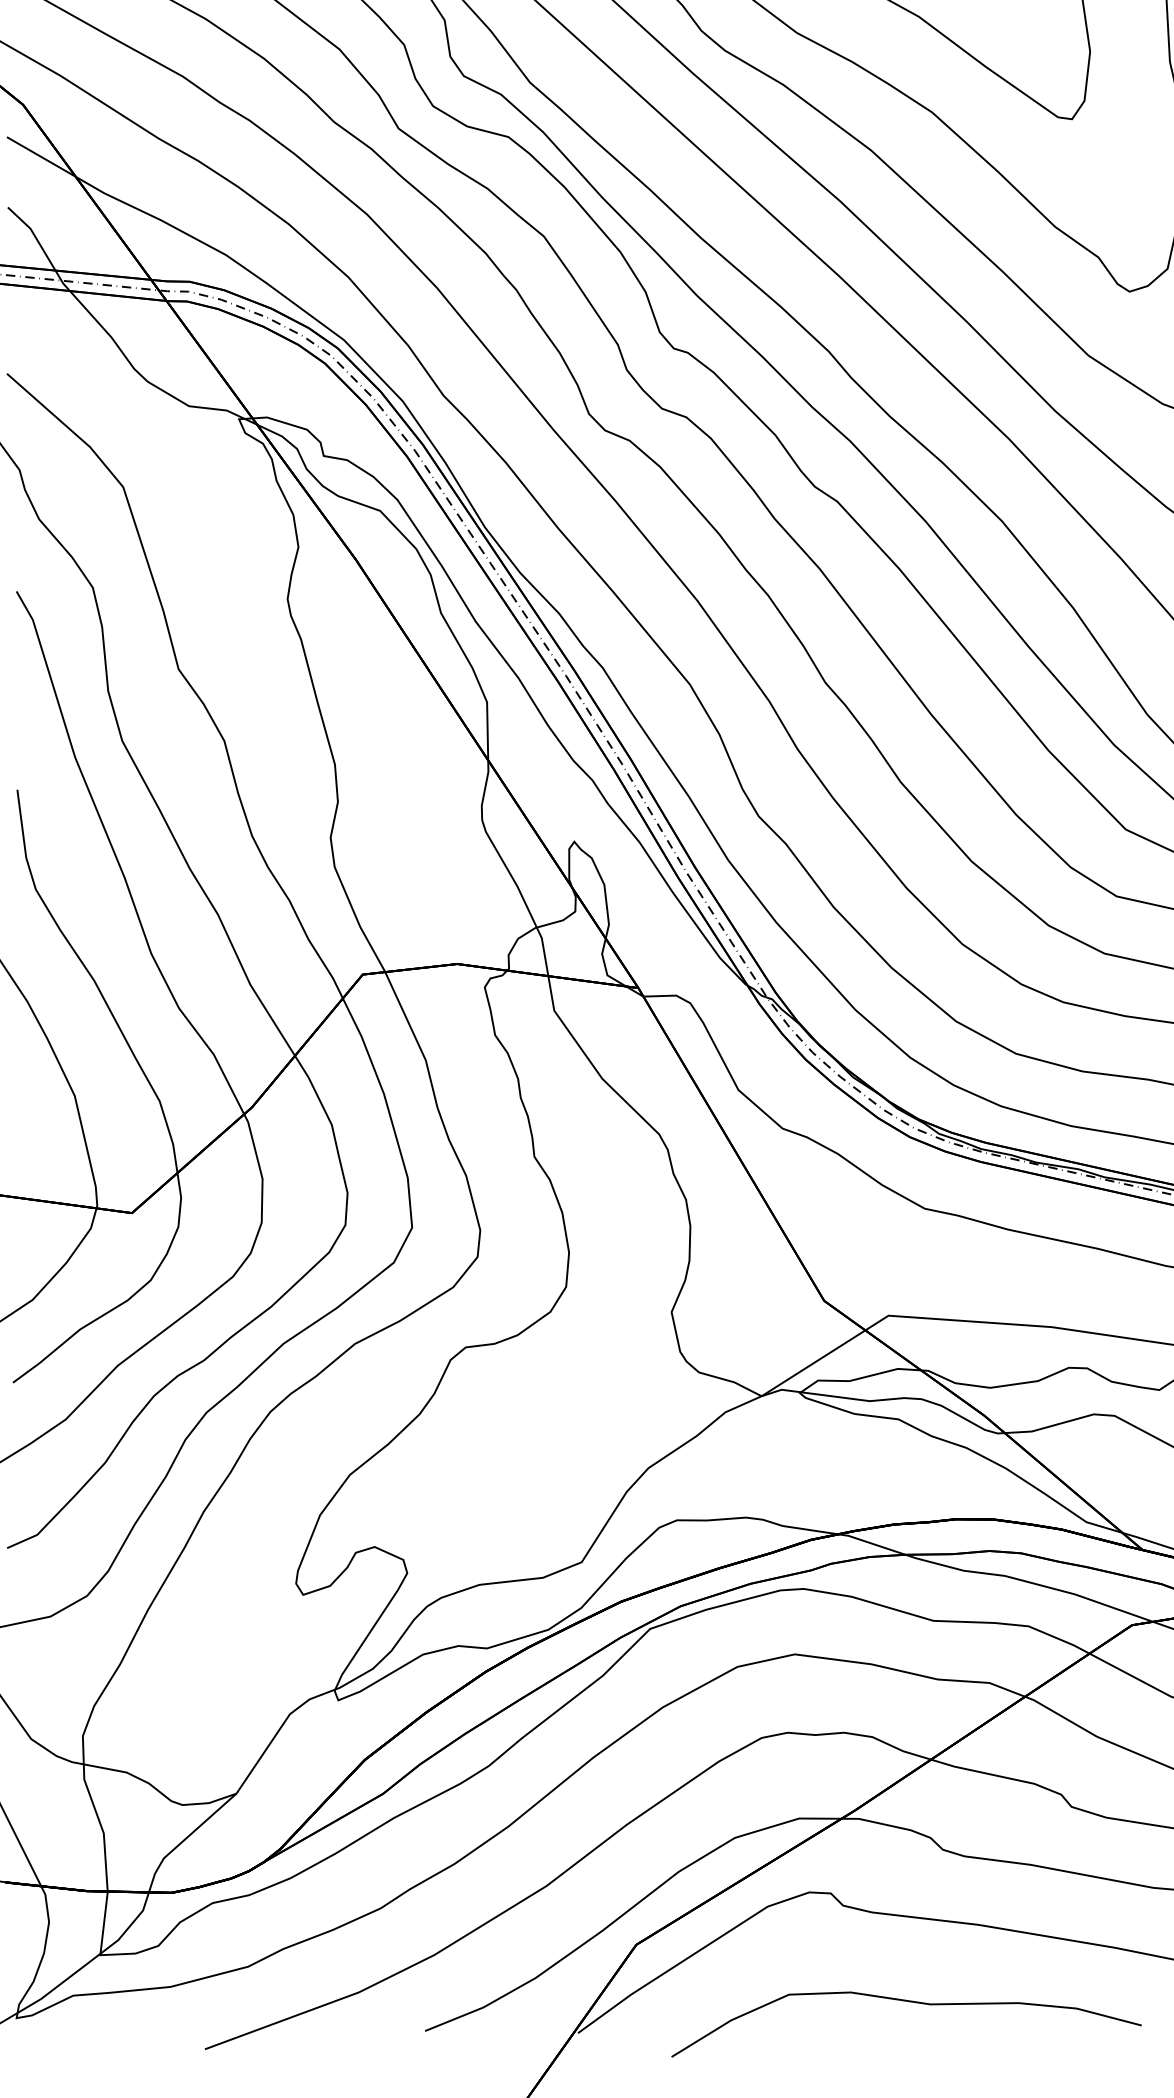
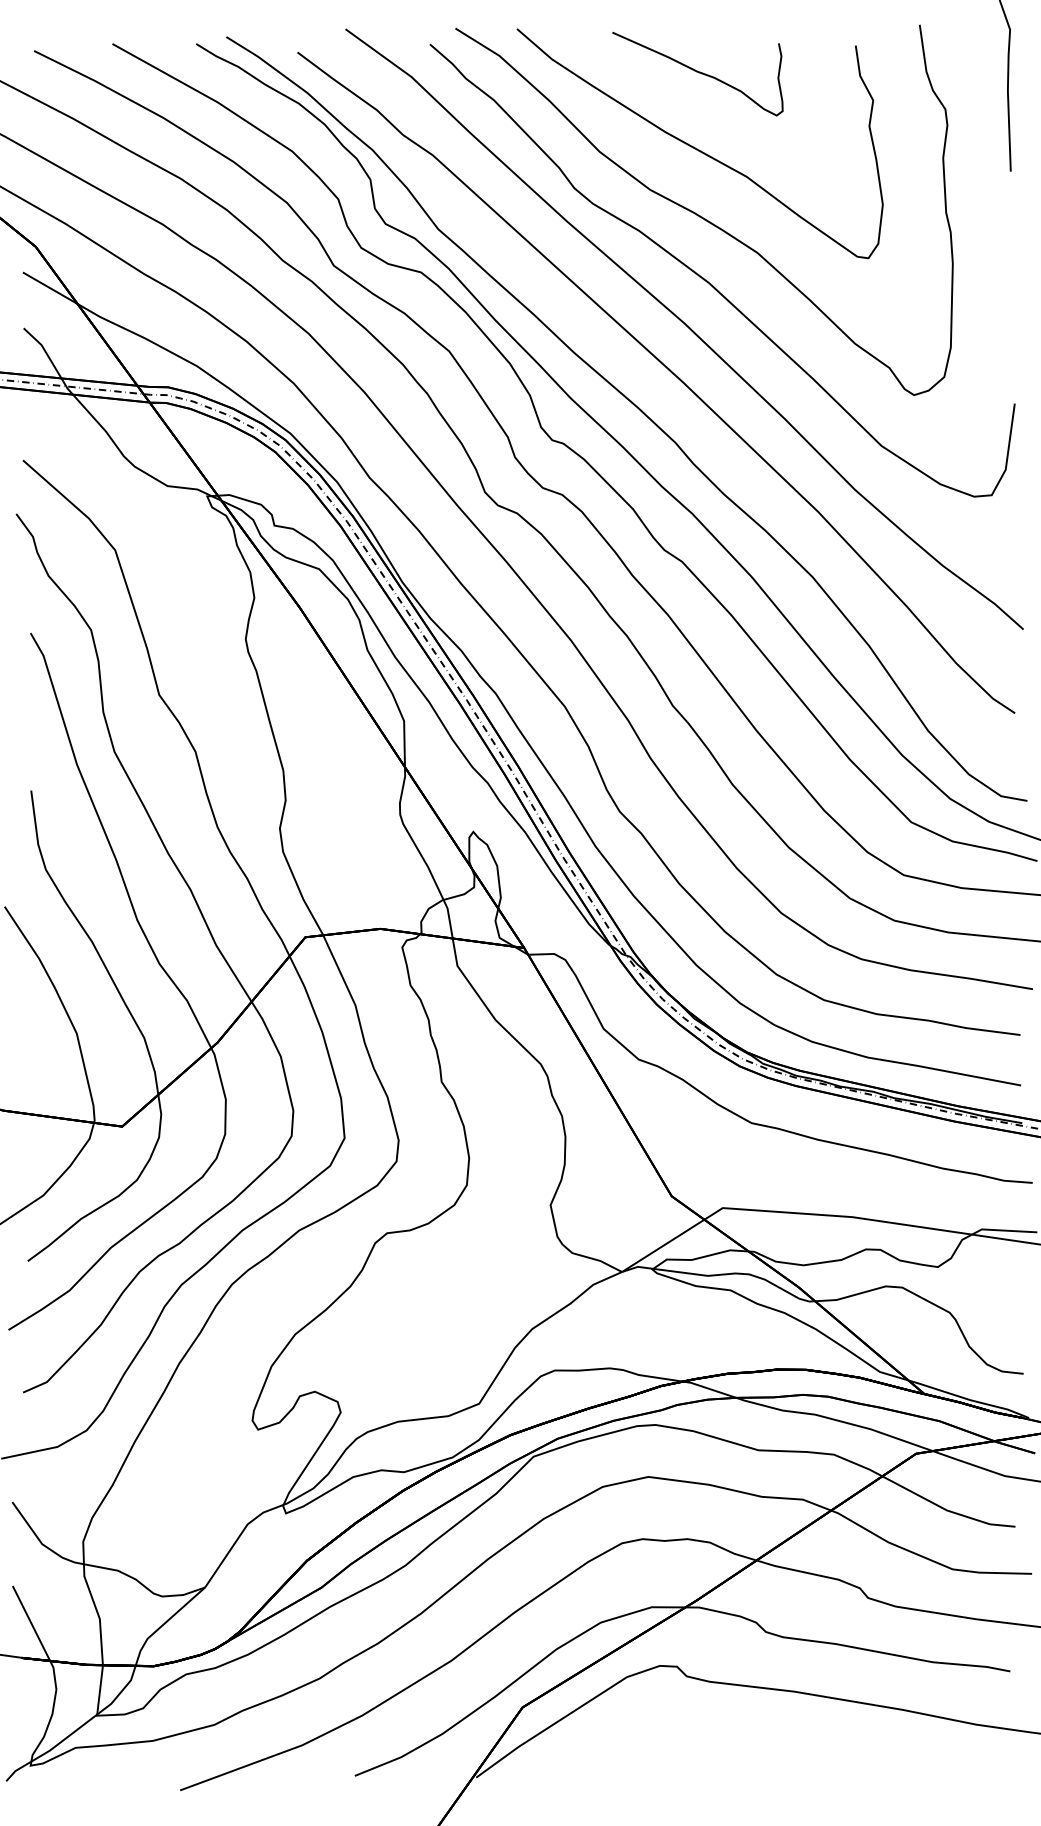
curve: (908, 2002) -> (738, 1753), removed

